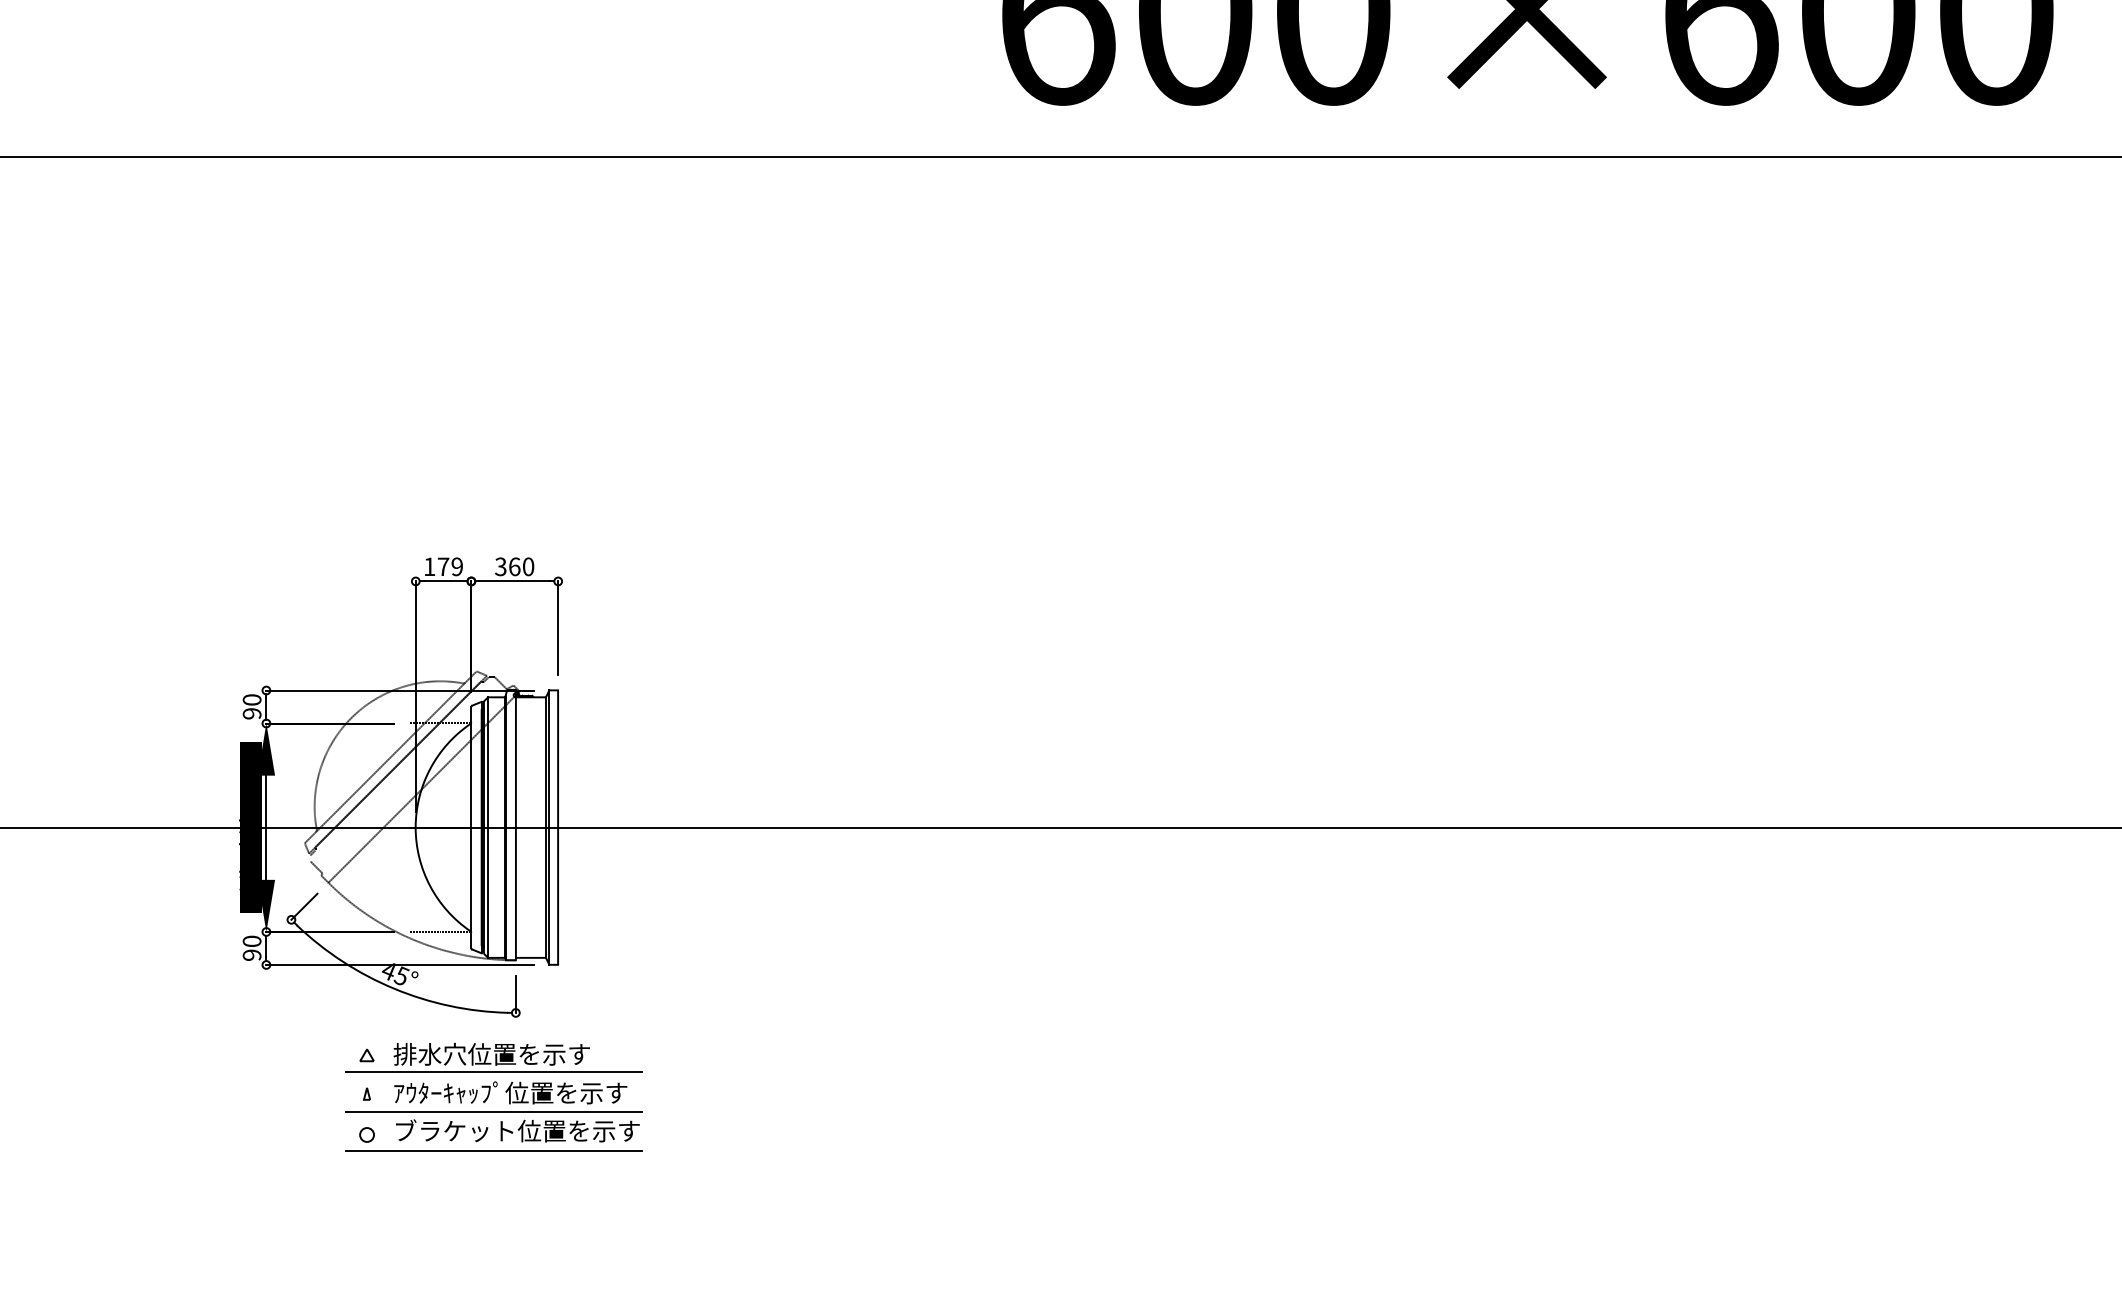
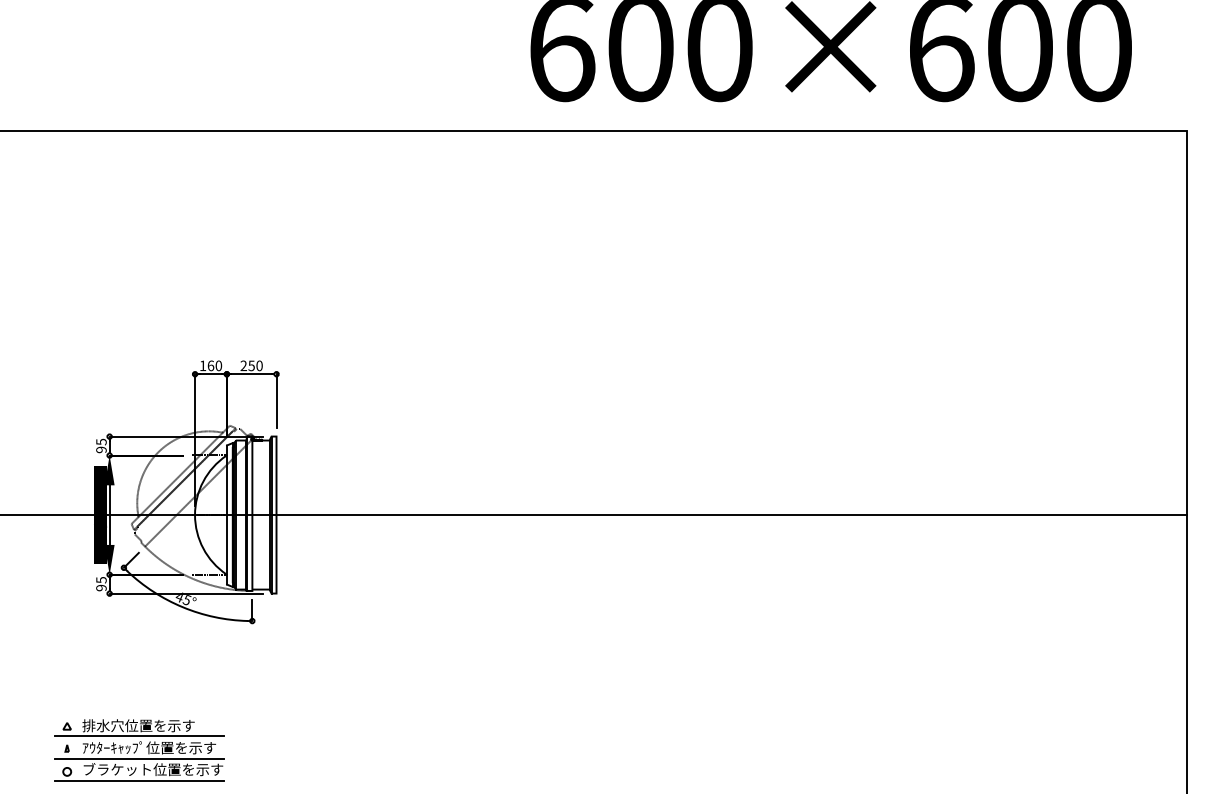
text: (449, 566) -> (214, 365), 179 -> 160
text: (507, 566) -> (247, 365), 360 -> 250
text: (252, 699) -> (101, 441), 90 -> 95
text: (252, 942) -> (101, 580), 90 -> 95
part: (493, 1097) -> (139, 750), moved

